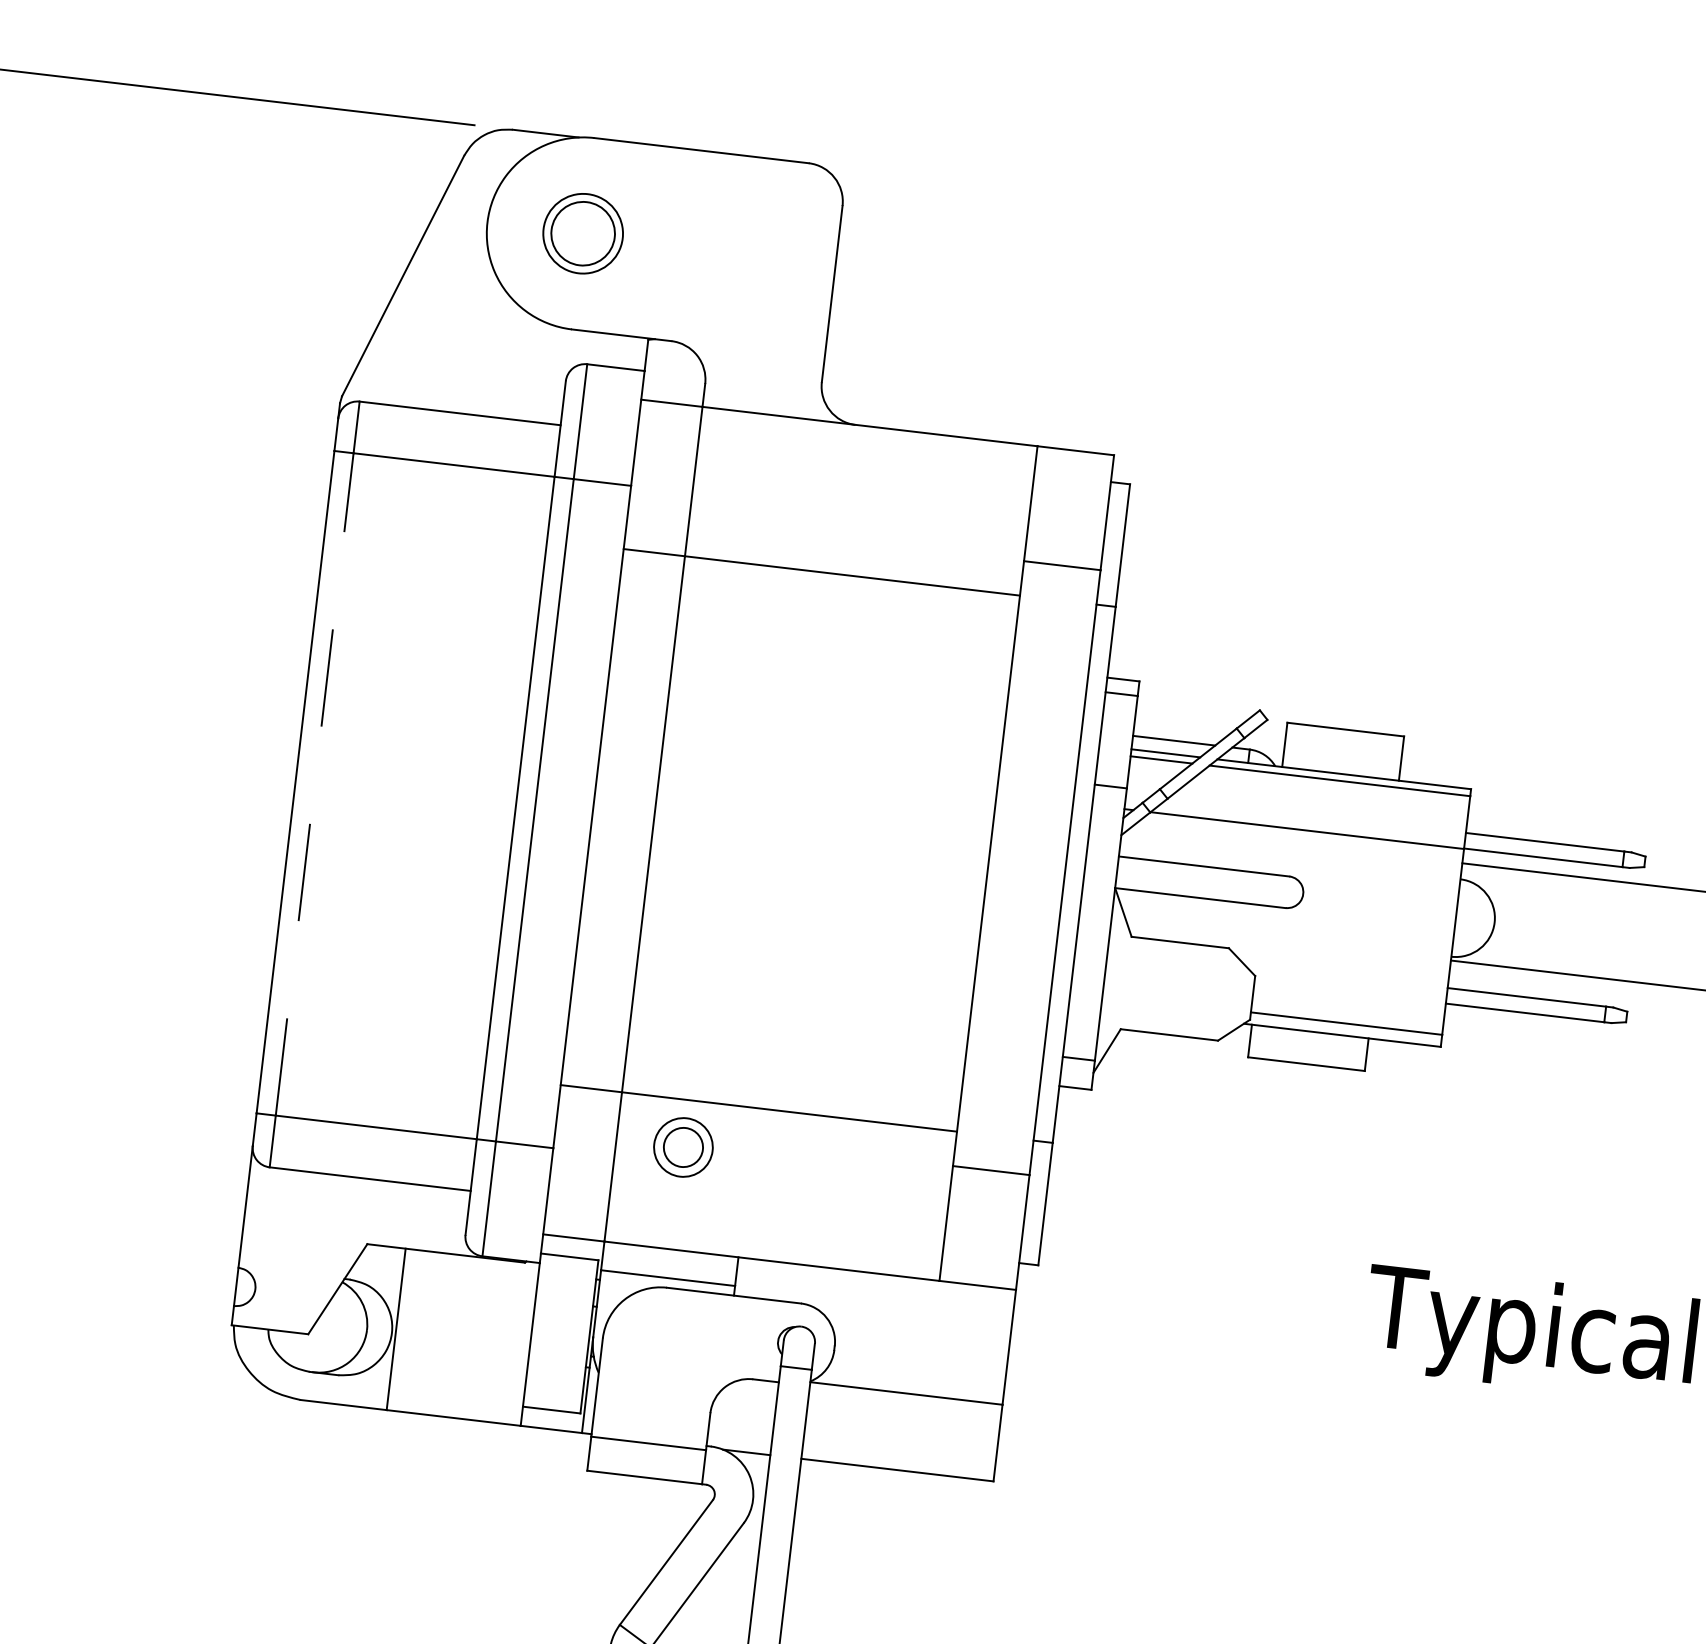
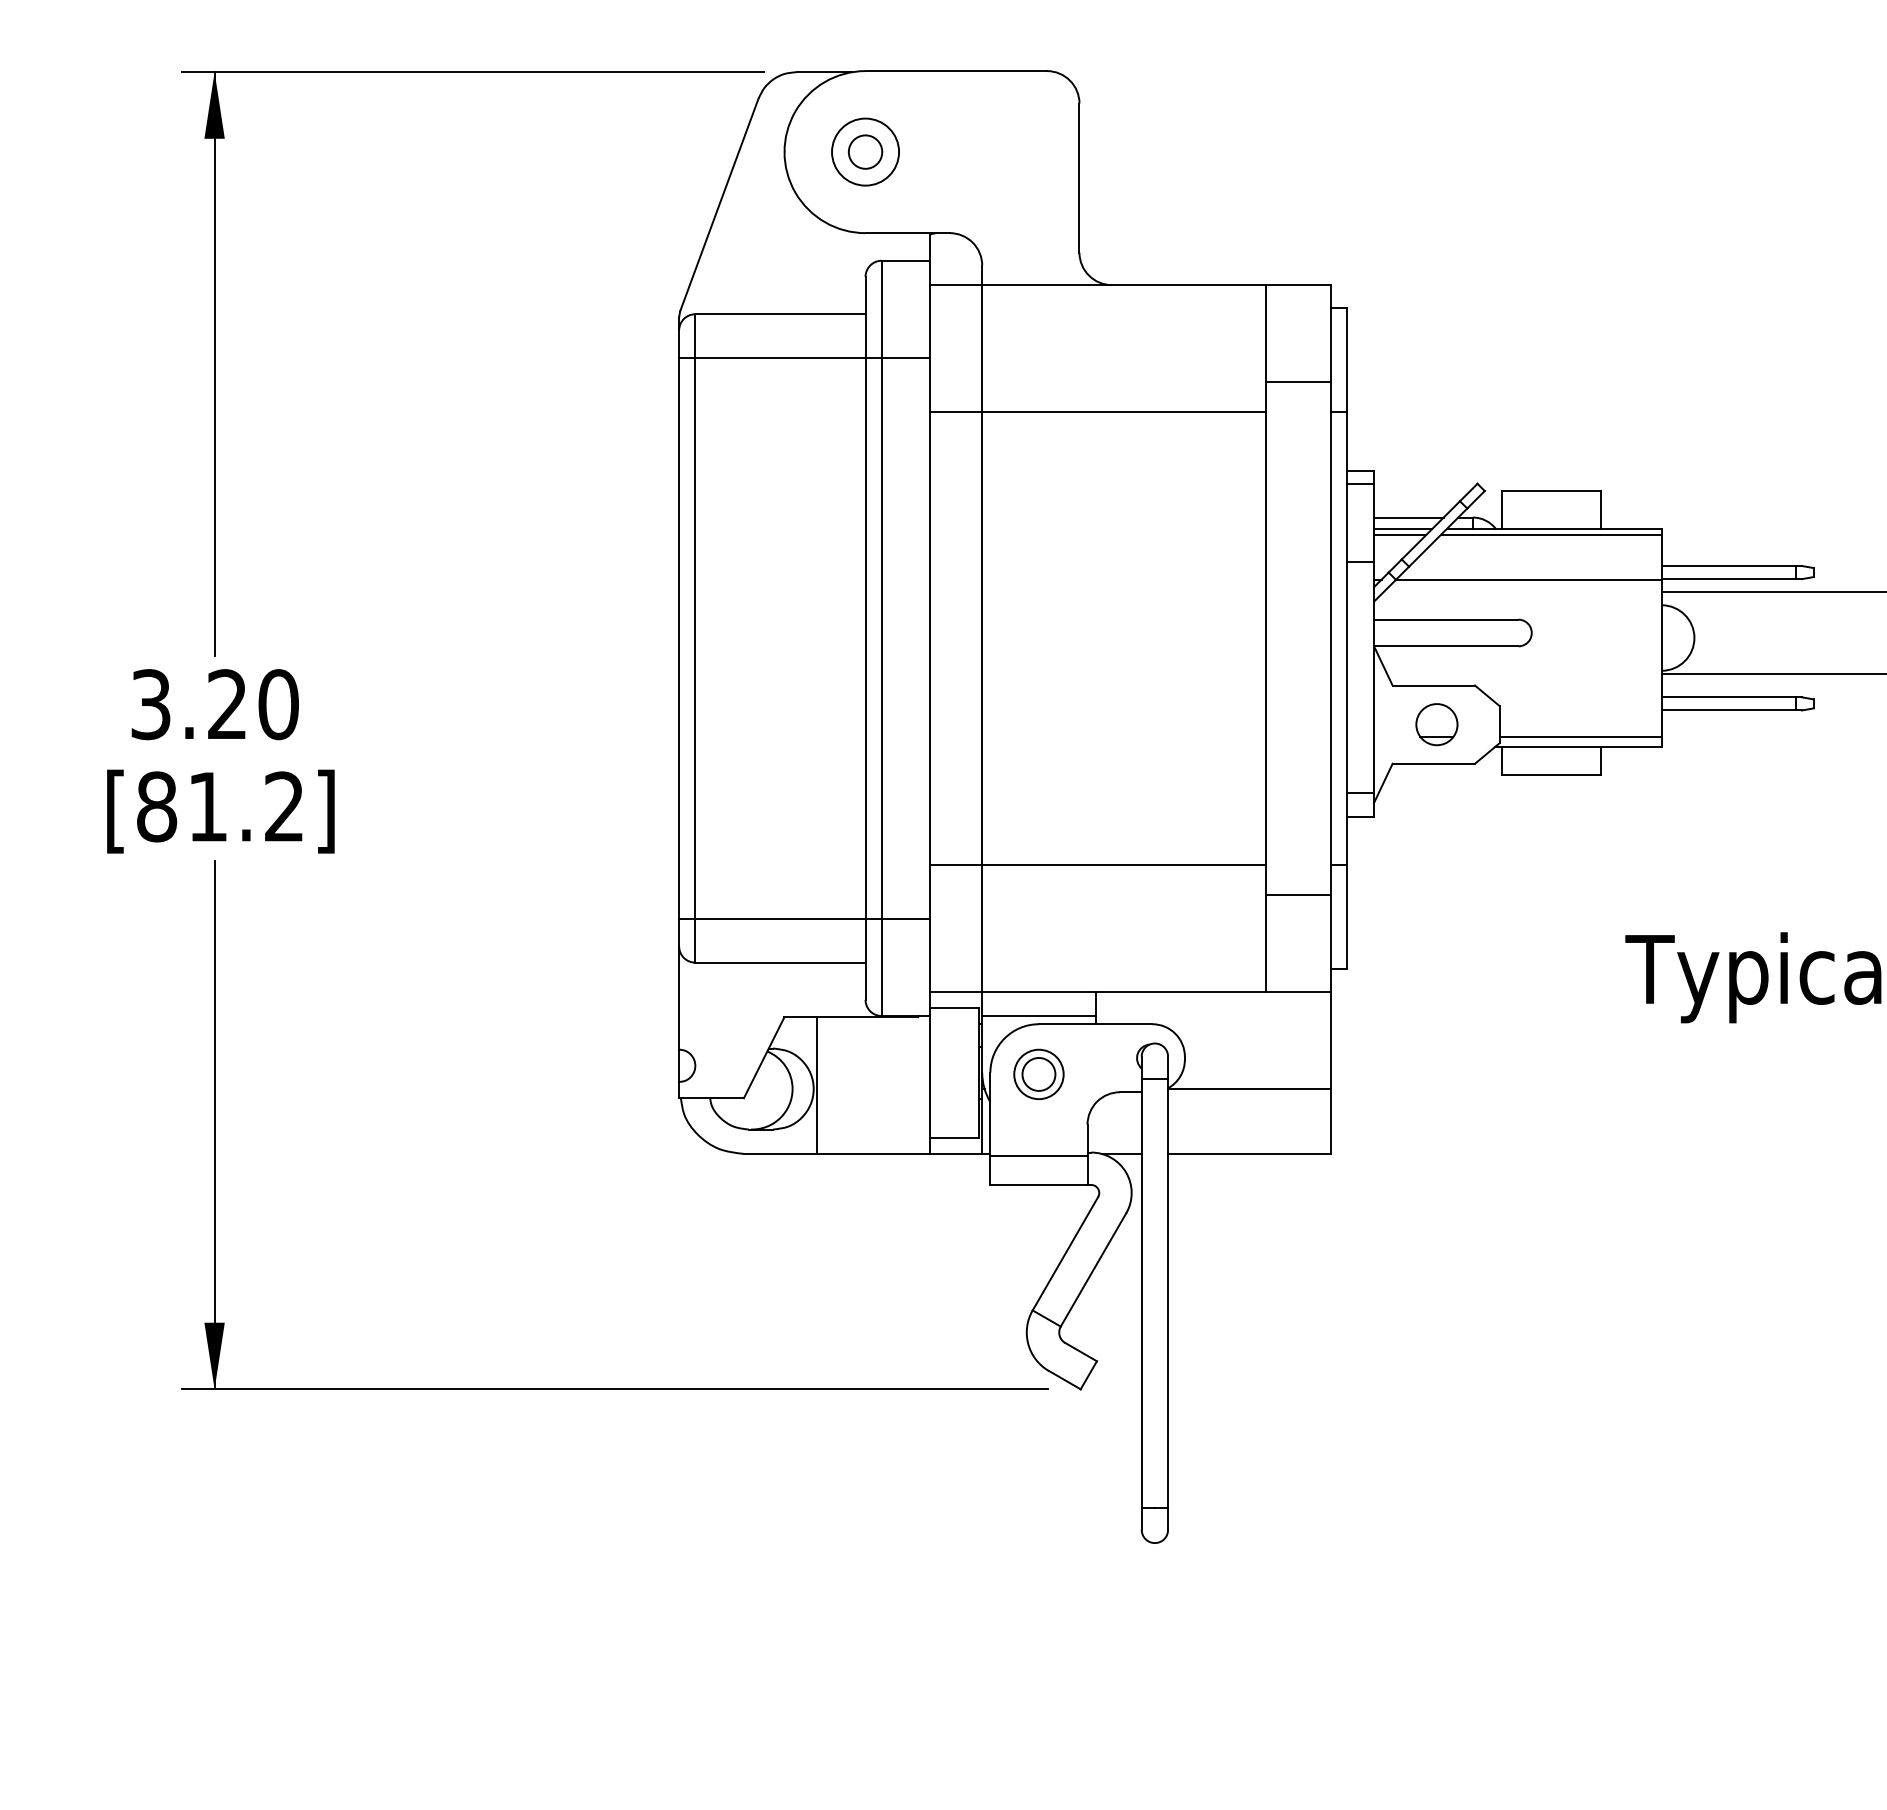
circle: (583, 233) -> (865, 151), size x0.62
line: (315, 783) -> (695, 637), dashed -> solid
part: (1178, 988) -> (1436, 724), added
part: (683, 1146) -> (1038, 1073), moved

